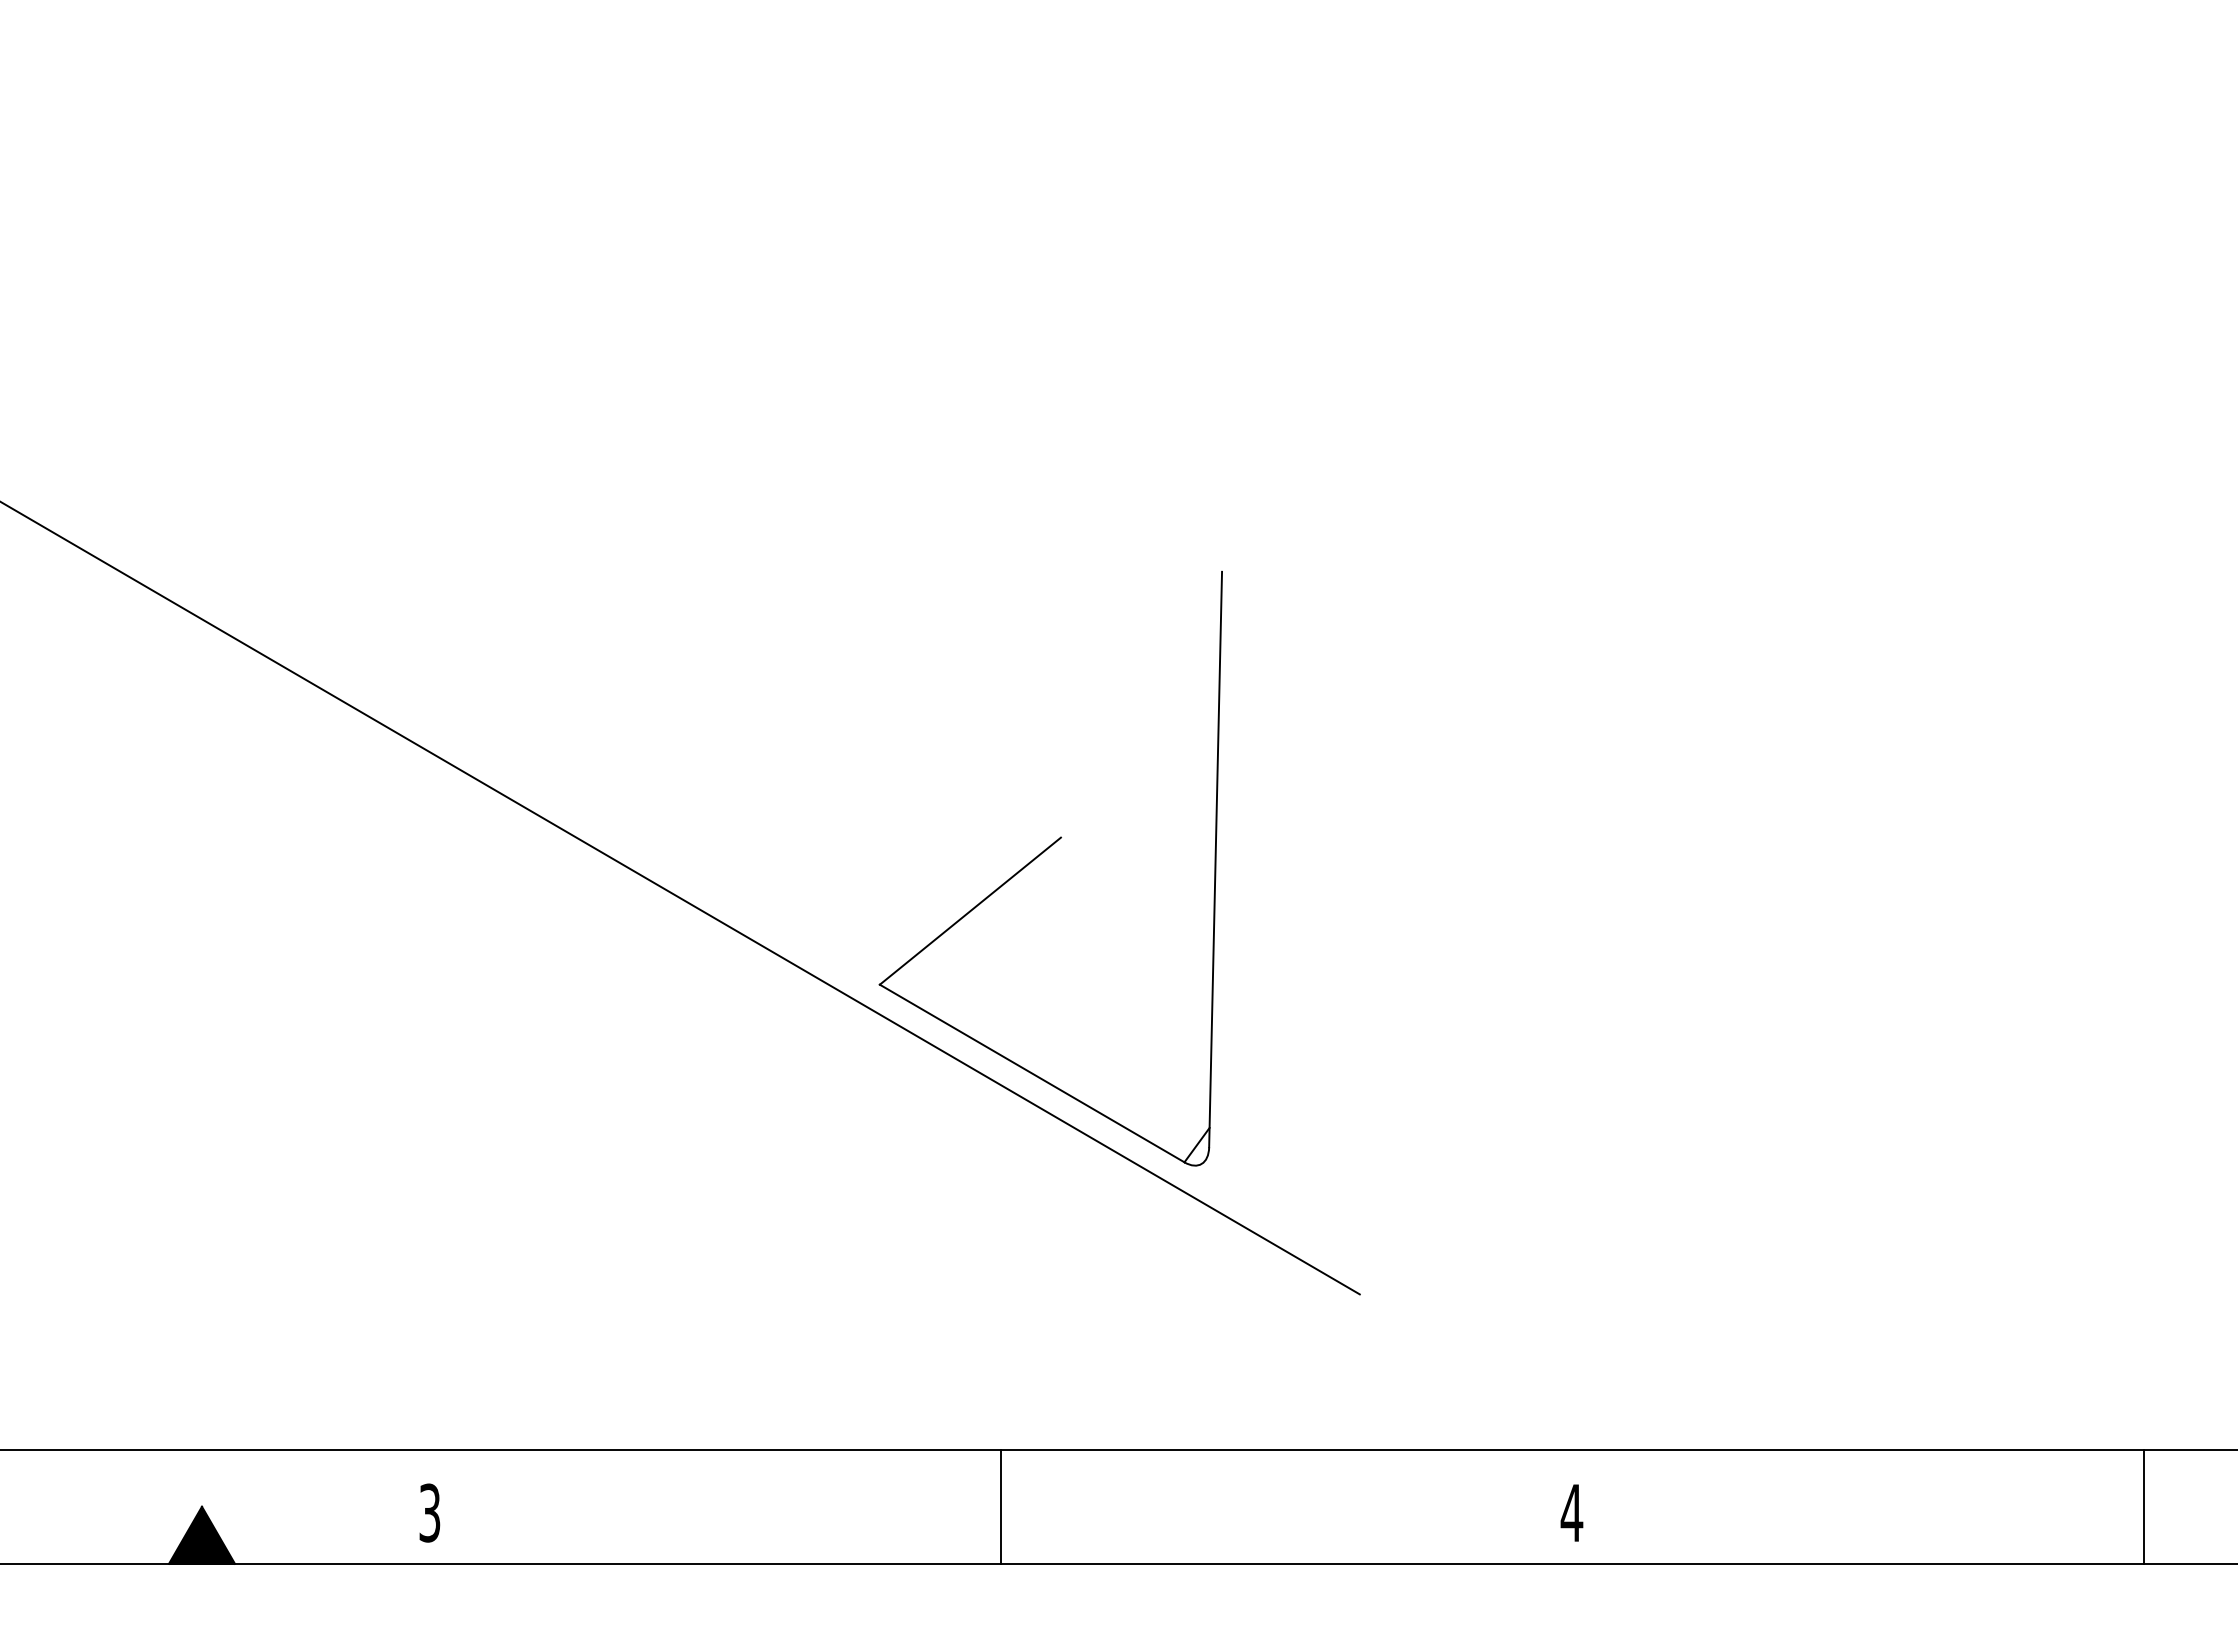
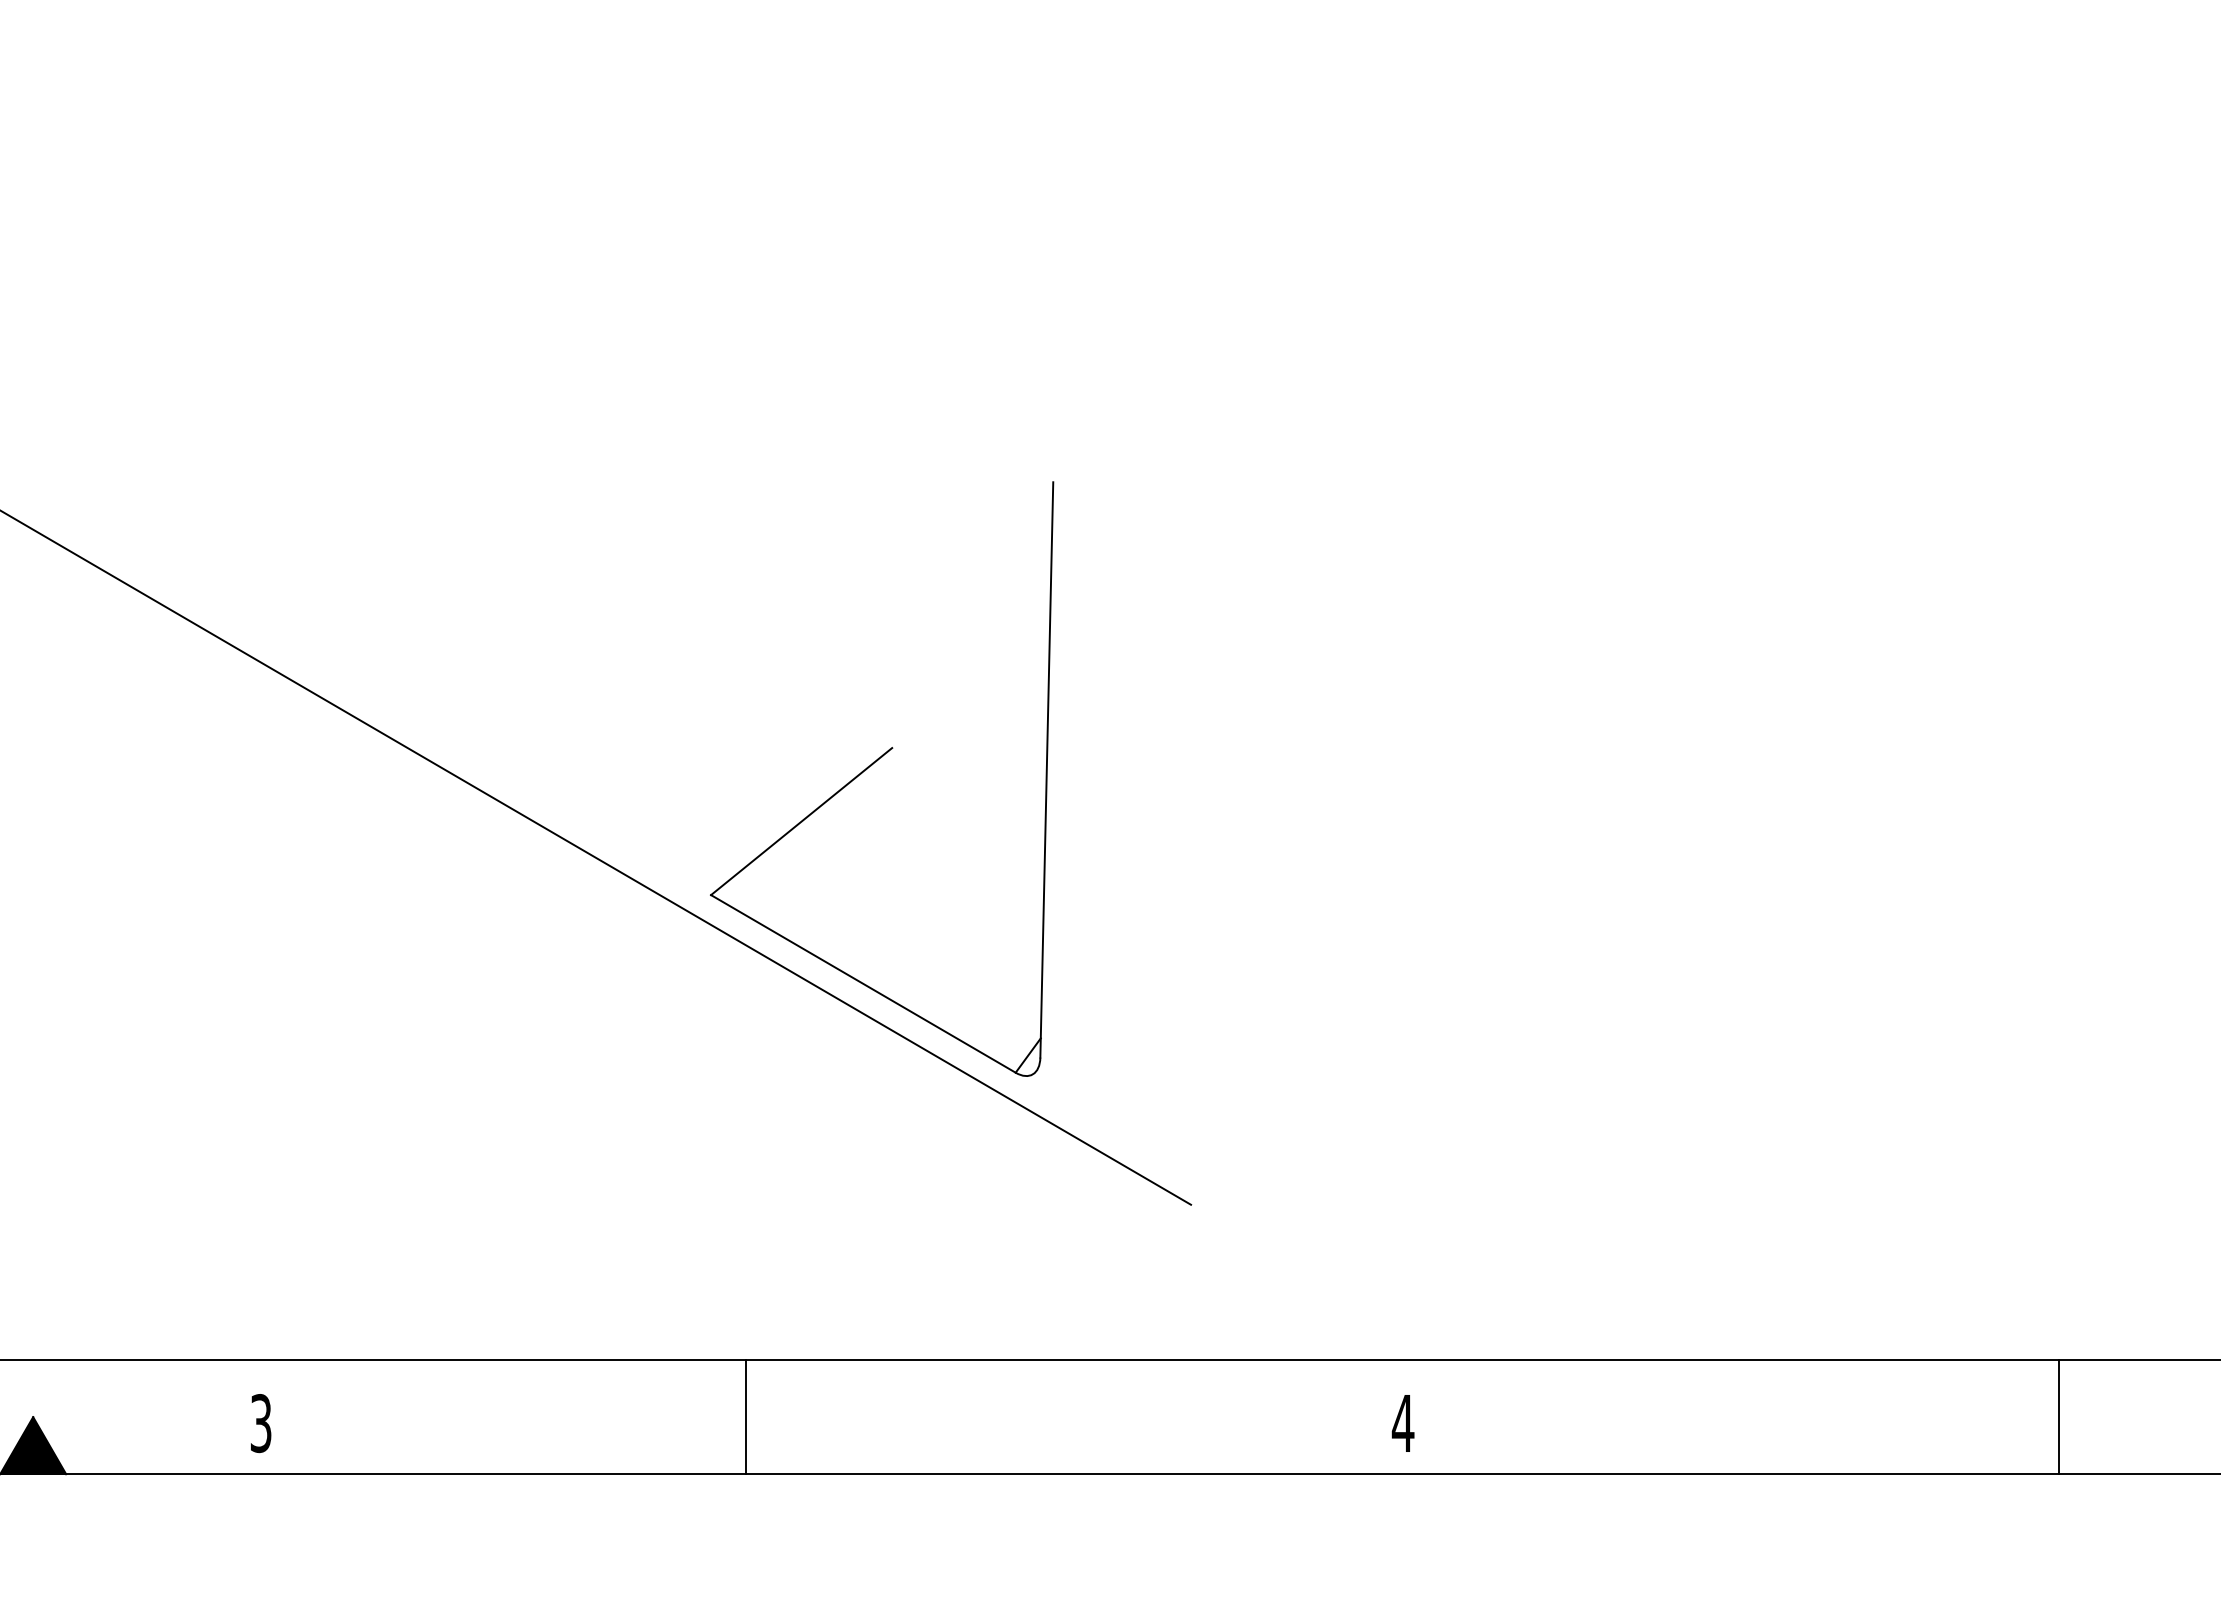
line: (1001, 1506) -> (745, 1416), moved
line: (2143, 1506) -> (2058, 1416), moved

